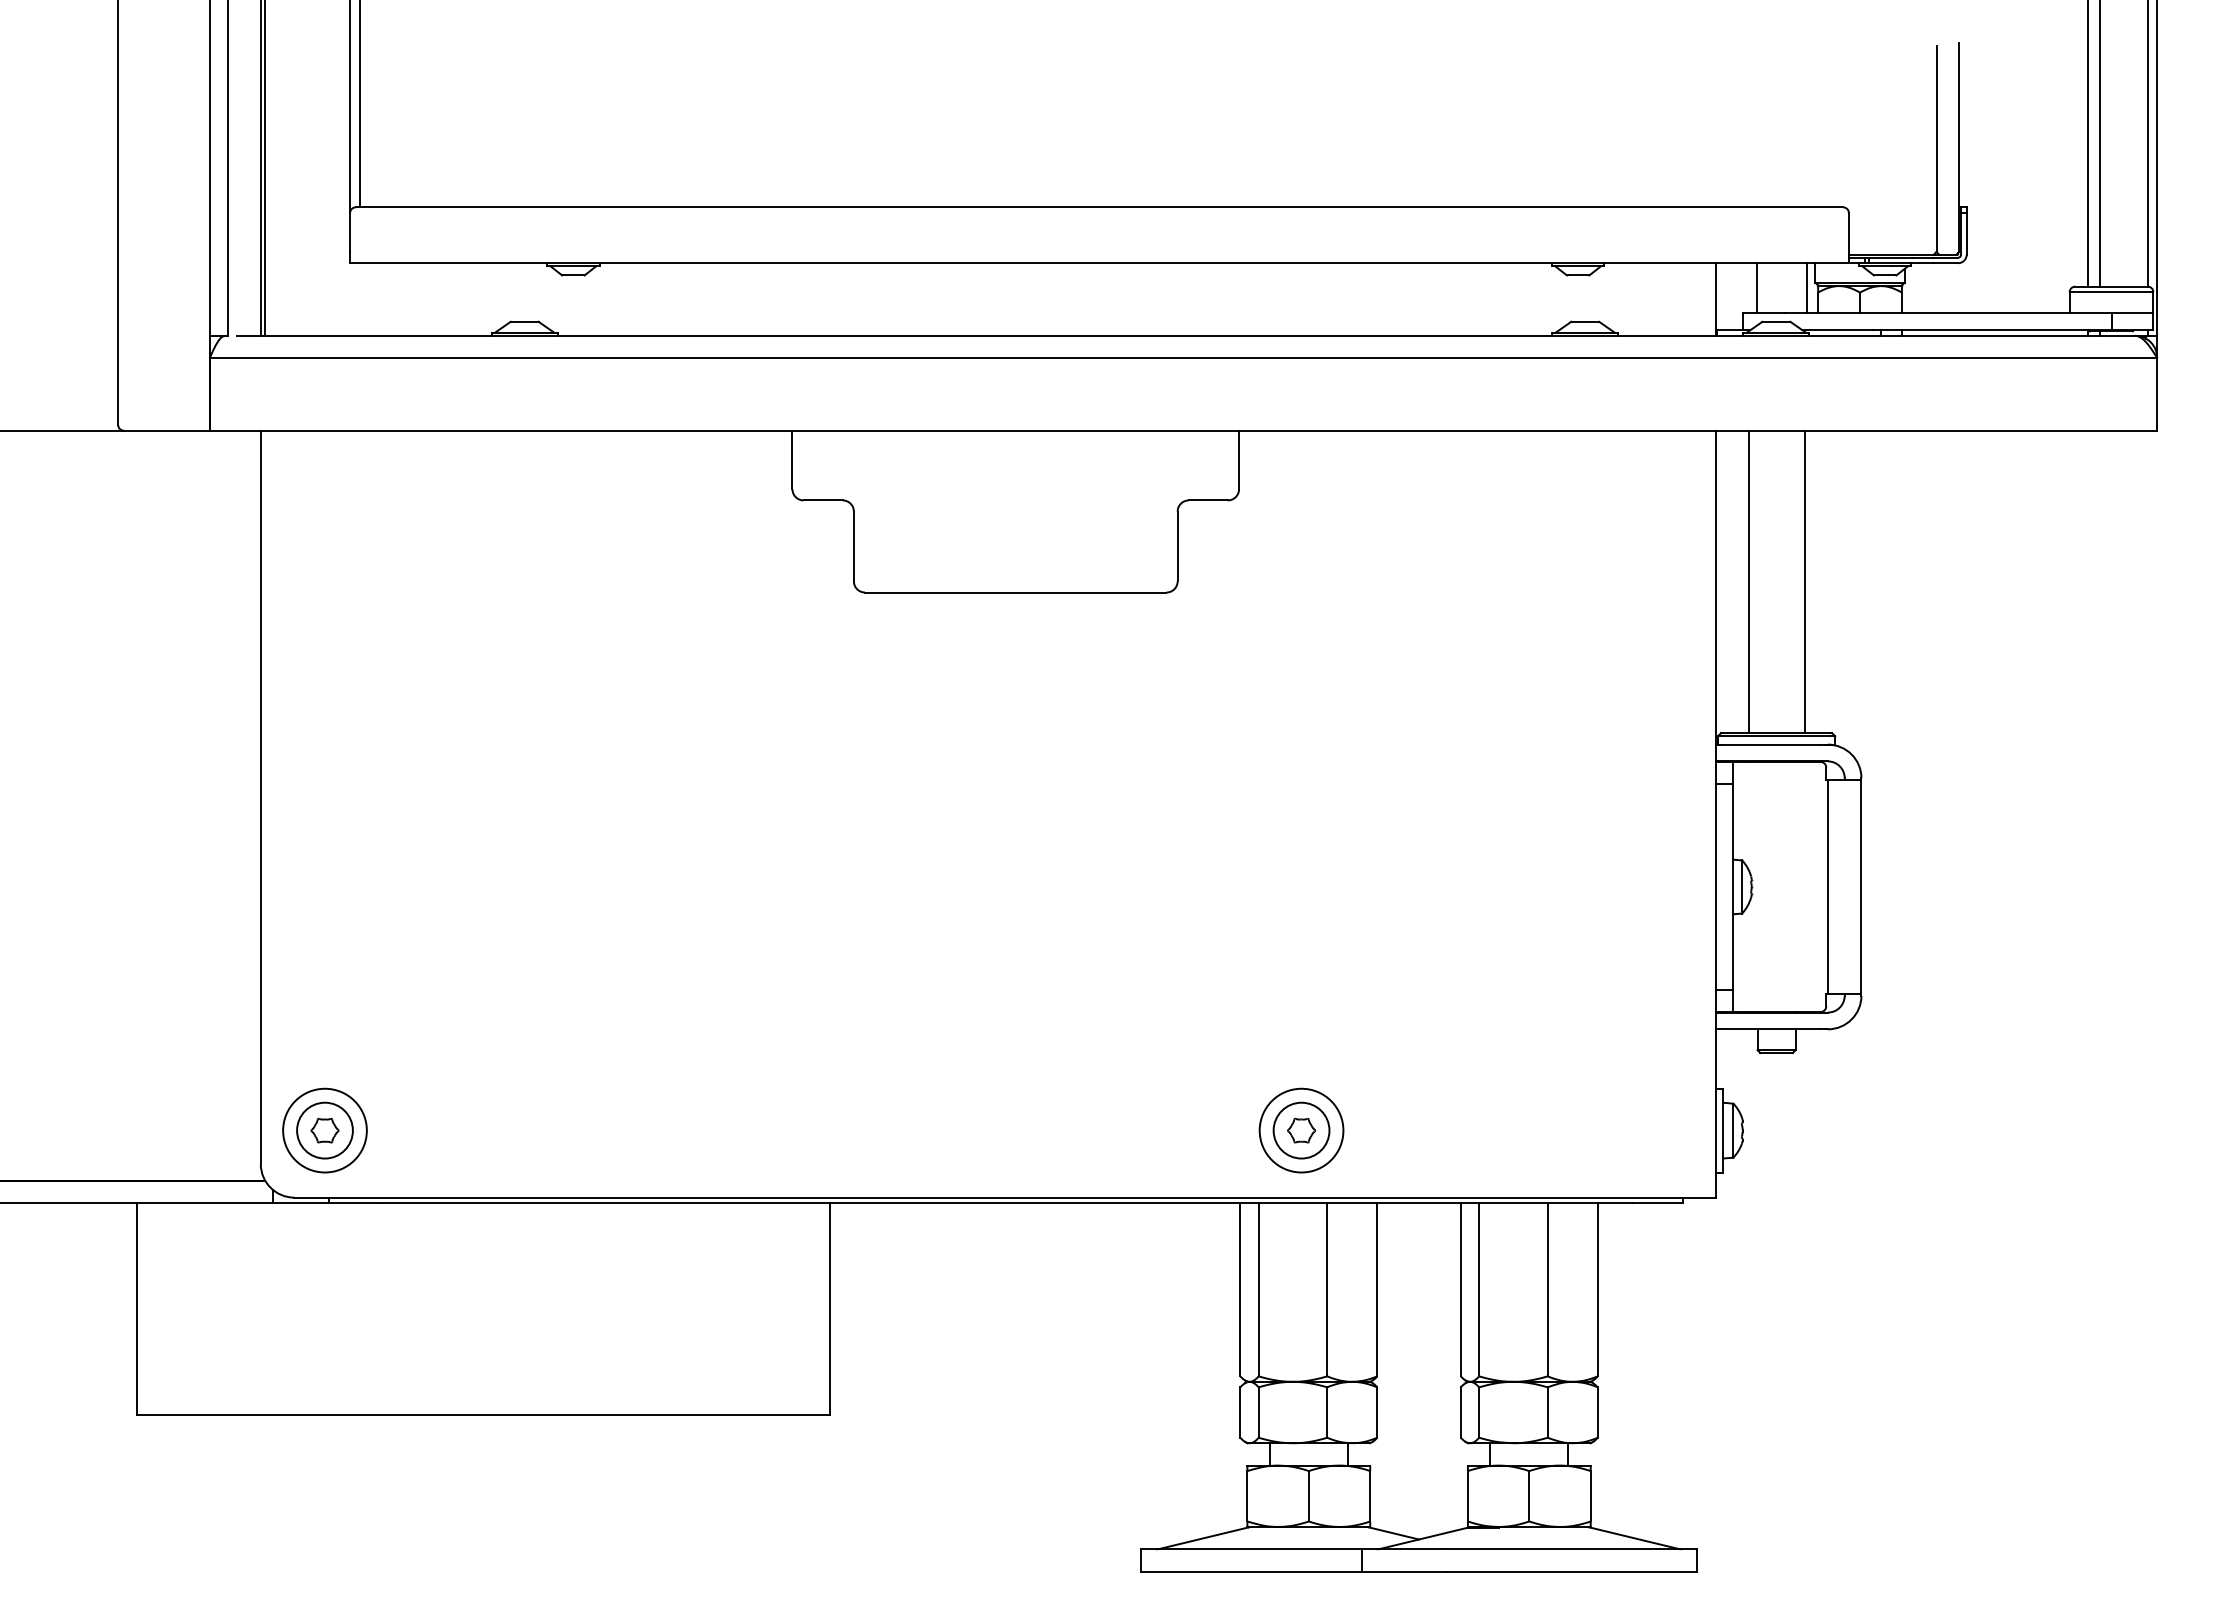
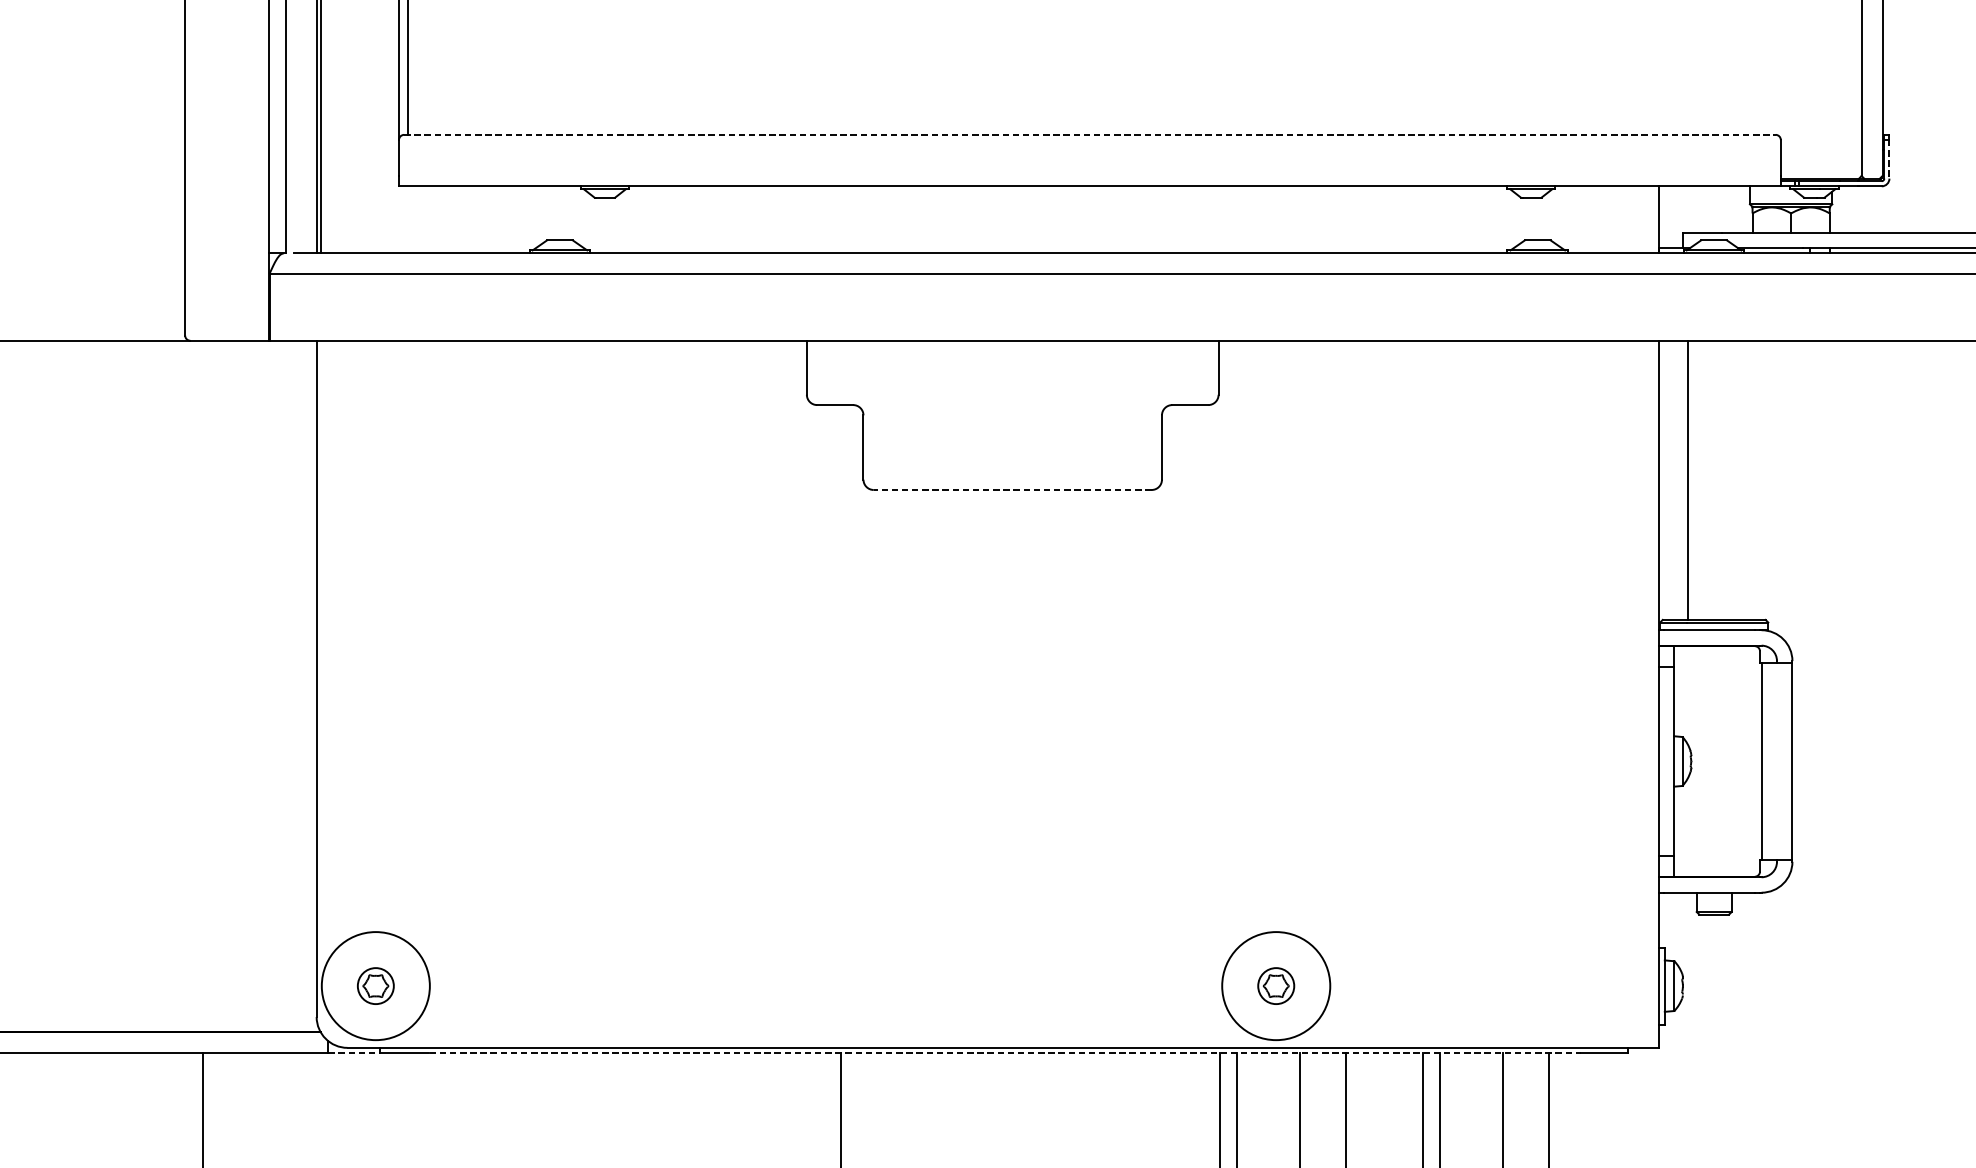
line: (1099, 207) -> (1089, 134), solid -> dashed
line: (1966, 233) -> (1889, 158), solid -> dashed
line: (1756, 288) -> (1695, 209), removed
line: (1807, 288) -> (1742, 209), removed
line: (1804, 581) -> (1739, 479), removed
line: (1015, 592) -> (1012, 489), solid -> dashed
circle: (324, 1130) -> (375, 985), size x0.7
circle: (324, 1130) -> (375, 985), size x1.4
circle: (1301, 1130) -> (1276, 985), size x0.7
circle: (1301, 1130) -> (1276, 985), size x1.4
line: (301, 1203) -> (354, 1053), solid -> dashed
line: (1007, 1203) -> (1005, 1053), solid -> dashed

